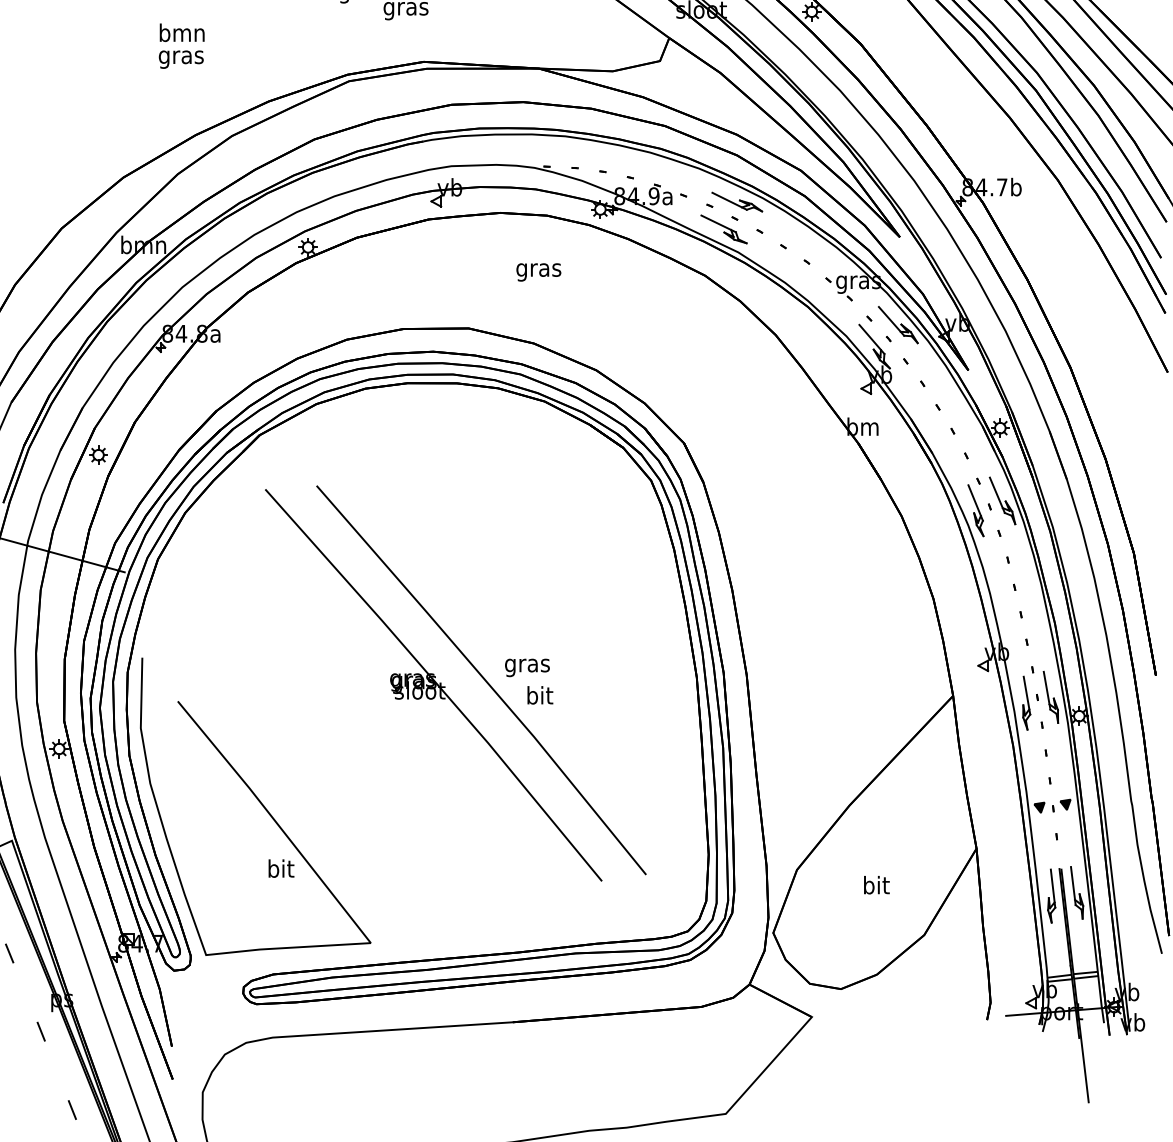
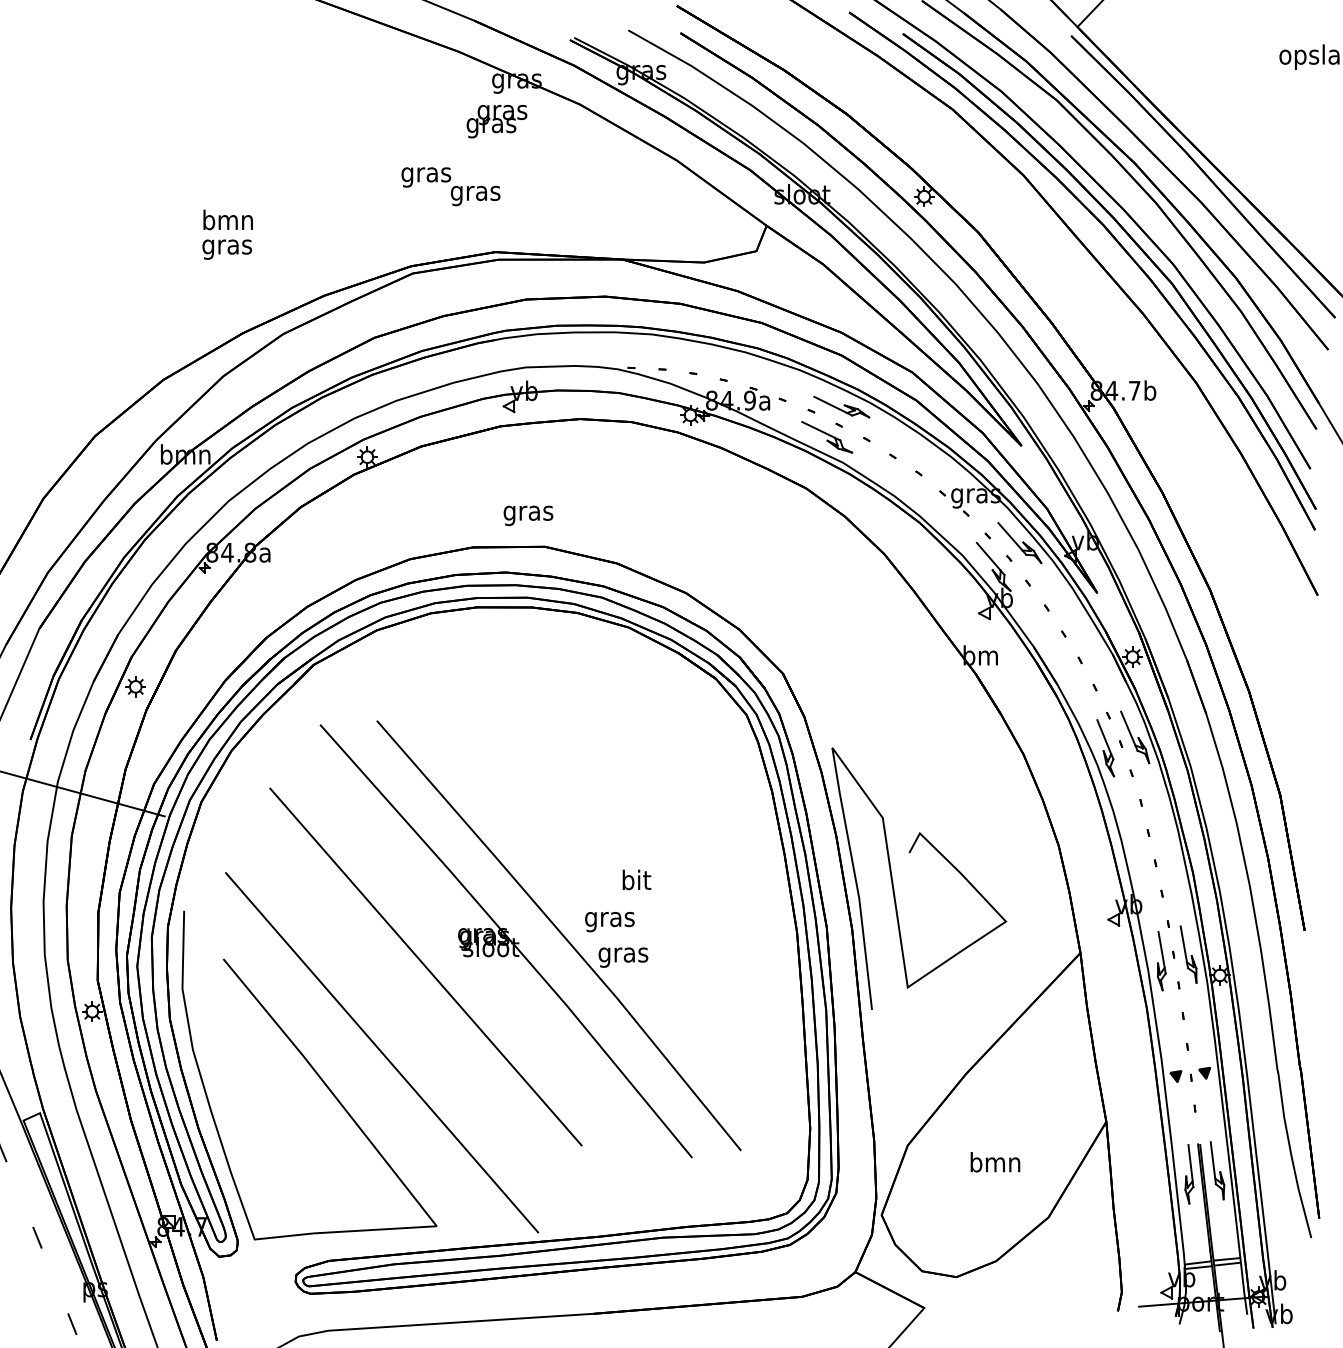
text: (538, 272) -> (528, 515), moved
curve: (784, 631) -> (893, 881), added
text: (539, 697) -> (623, 954), bit -> gras
line: (360, 708) -> (425, 966), added
line: (321, 785) -> (382, 1052), added
text: (281, 868) -> (636, 879), moved
text: (876, 885) -> (995, 1162), bit -> bmn

